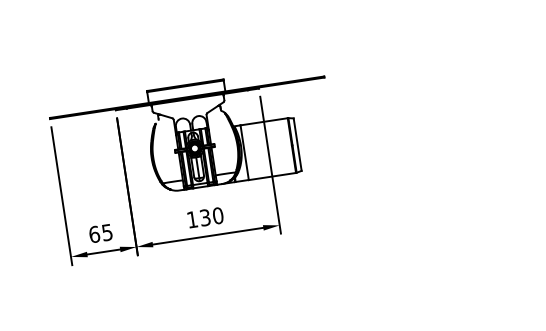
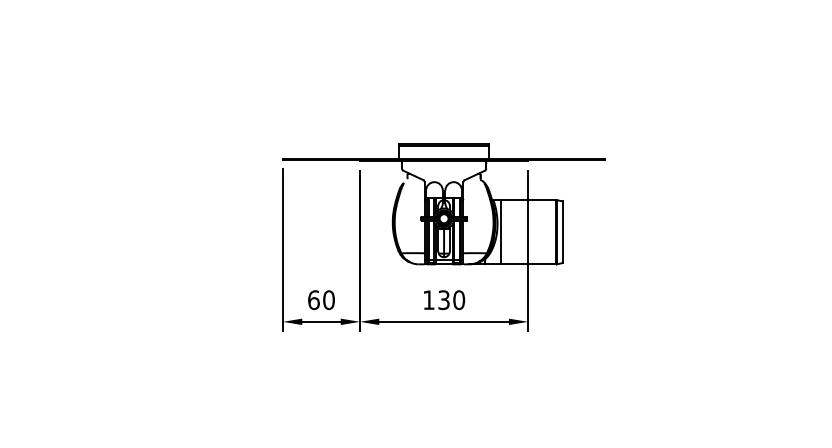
text: (107, 232) -> (328, 300), 65 -> 60

